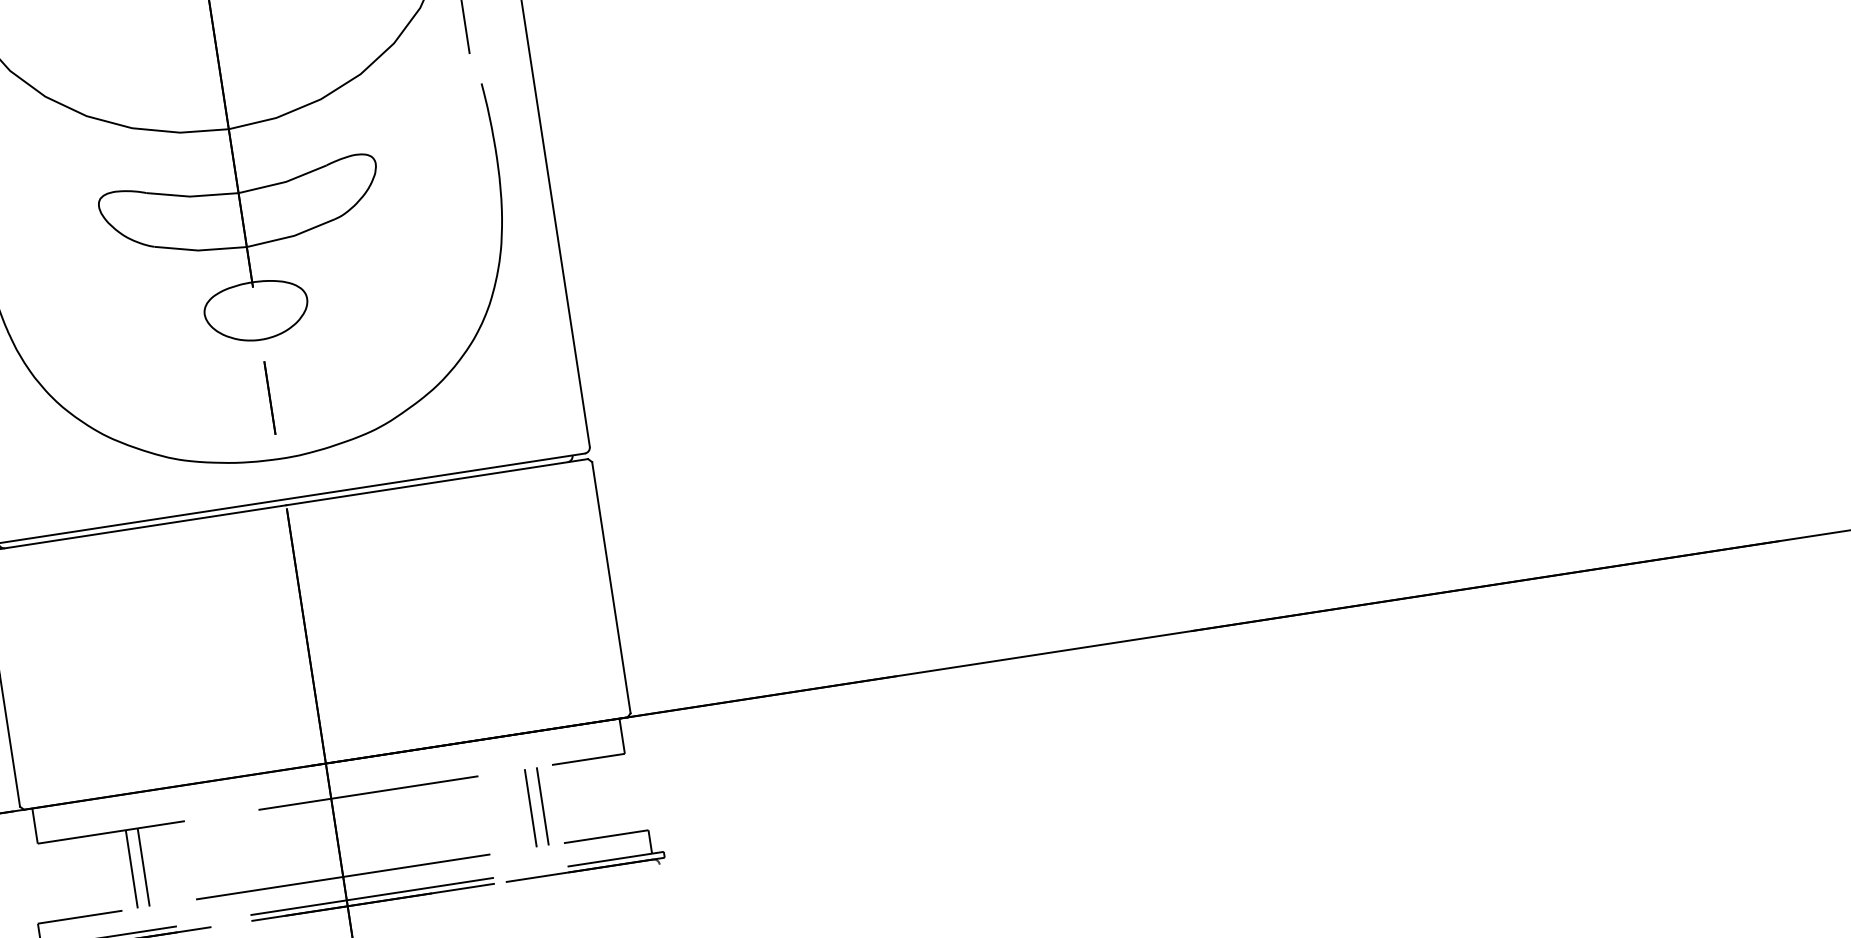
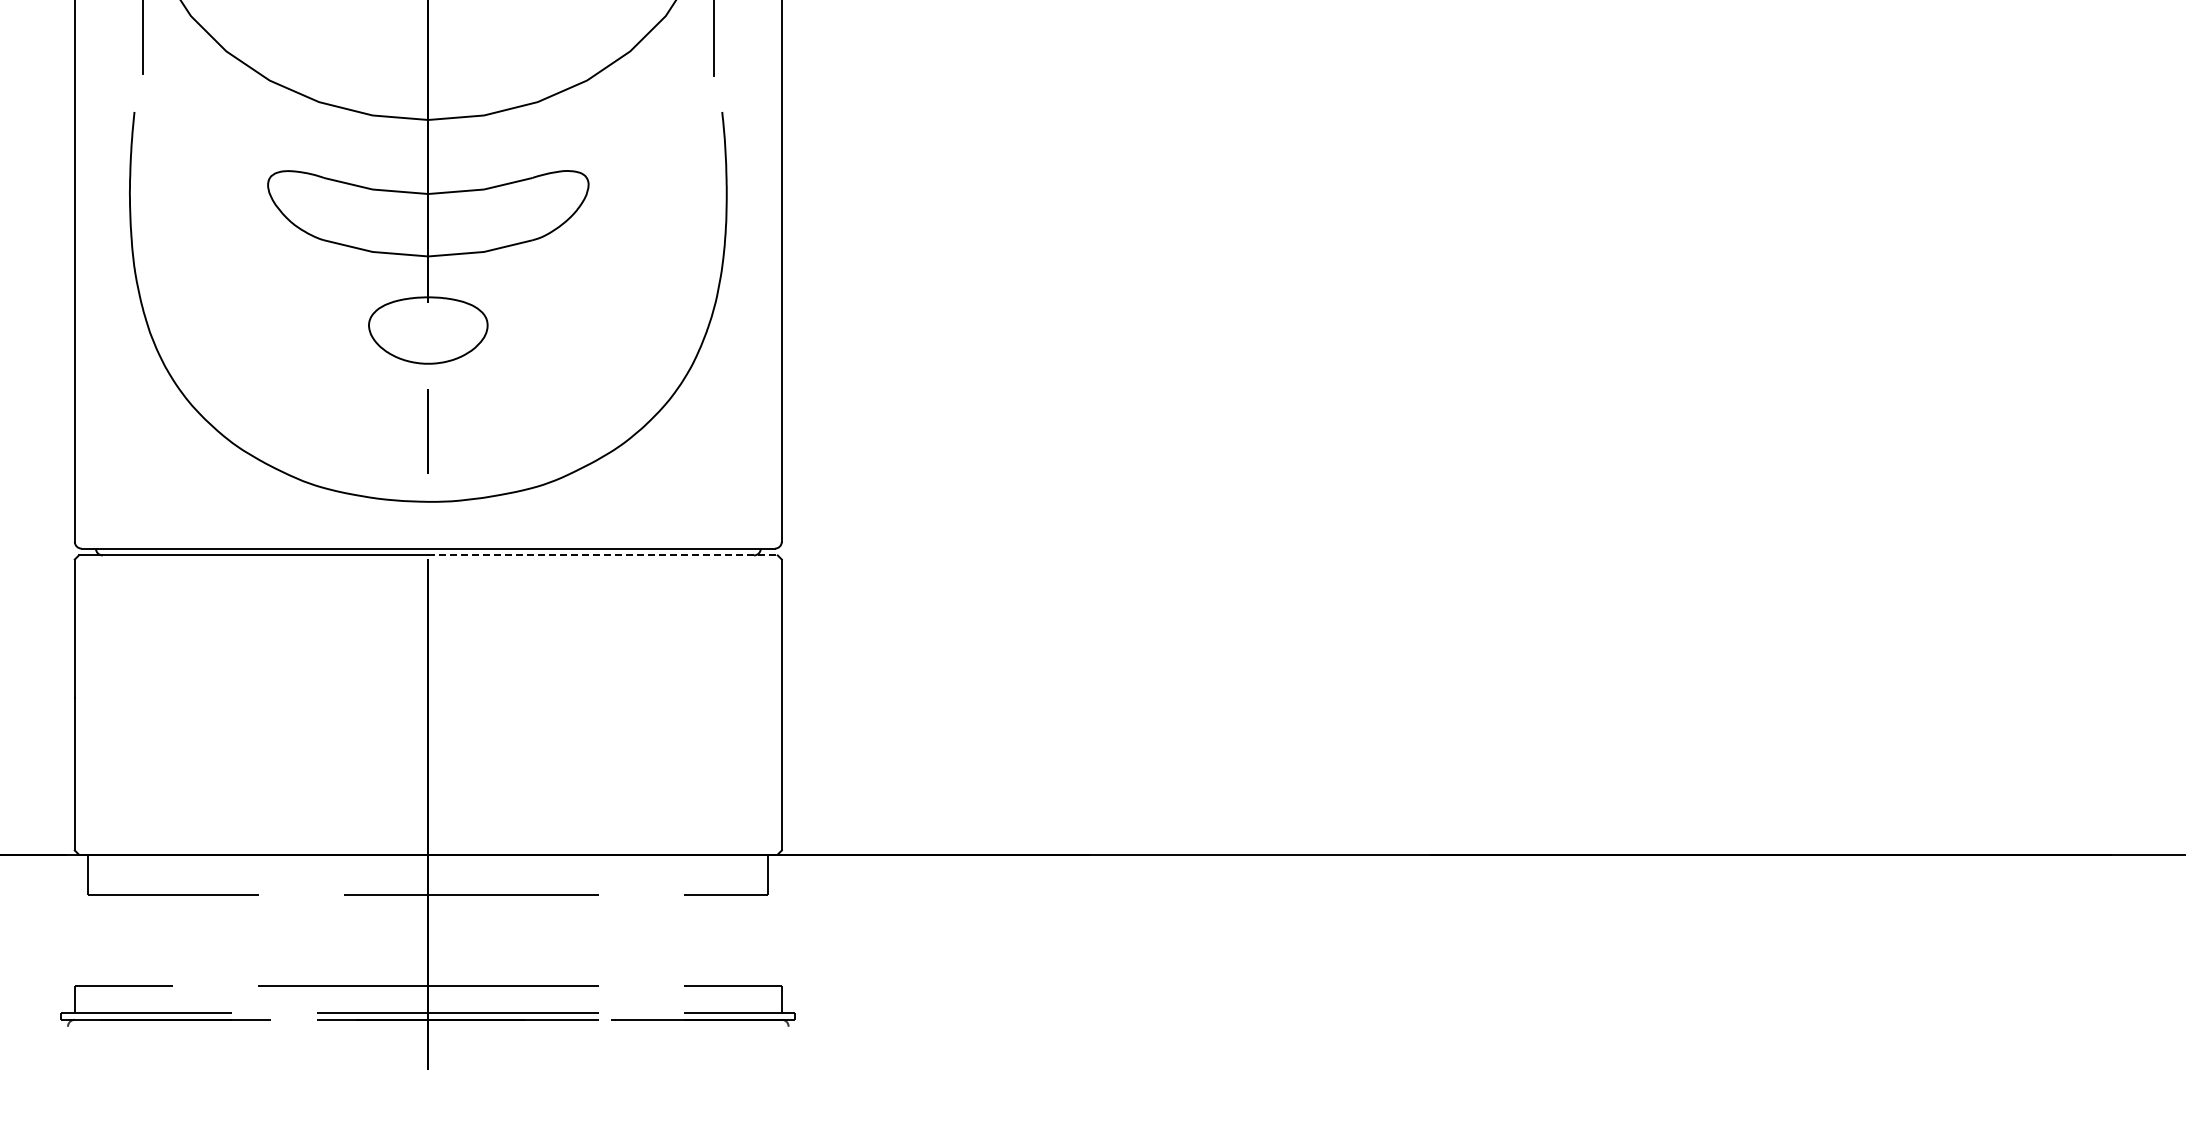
line: (437, 482) -> (603, 555), solid -> dashed
line: (542, 806) -> (666, 940), removed
line: (530, 808) -> (652, 940), removed
line: (143, 867) -> (204, 940), removed
line: (131, 869) -> (190, 940), removed

